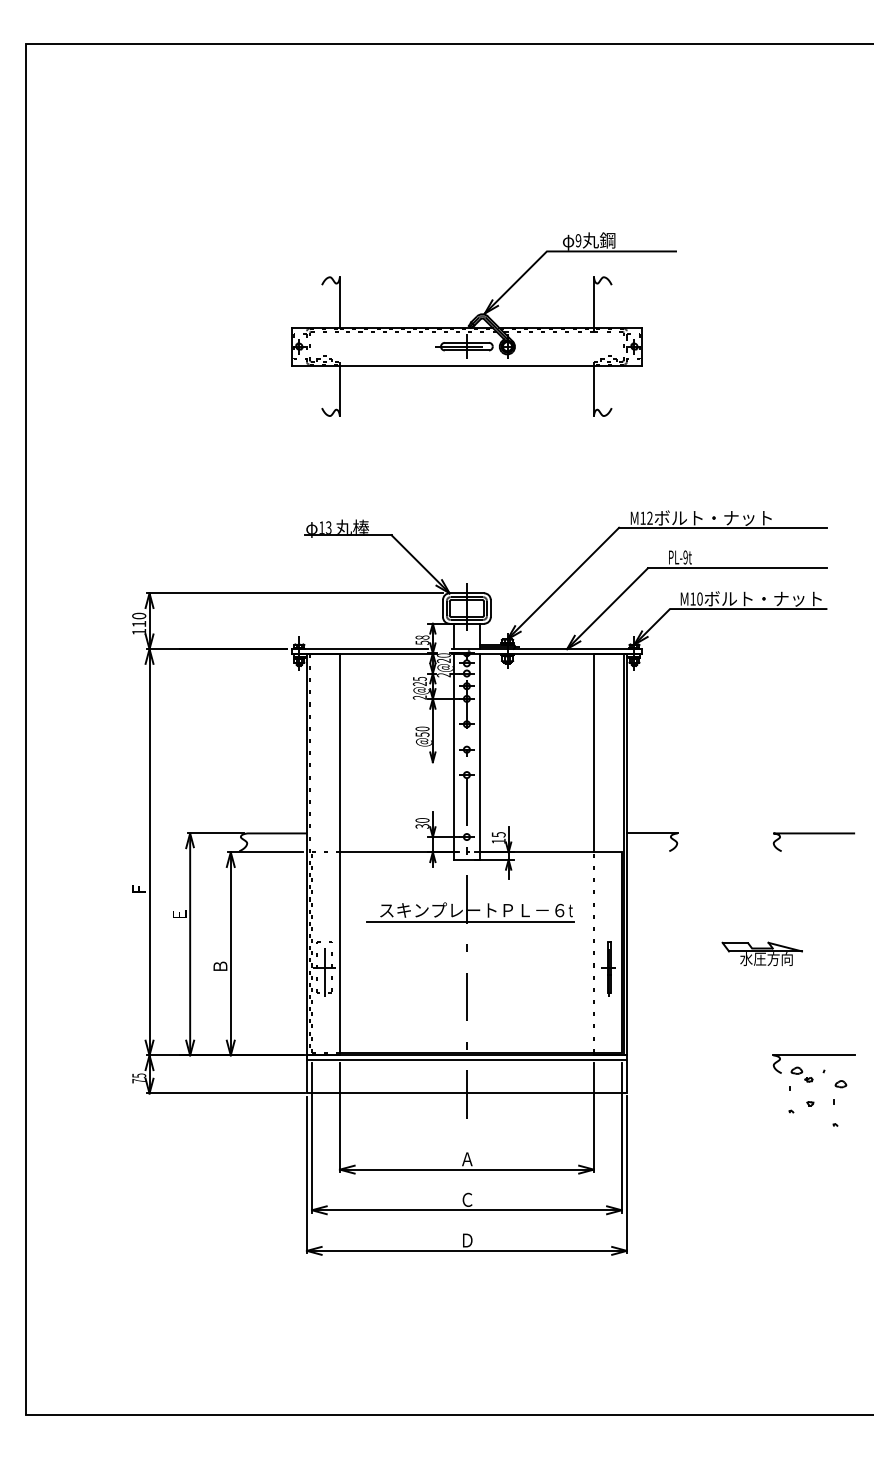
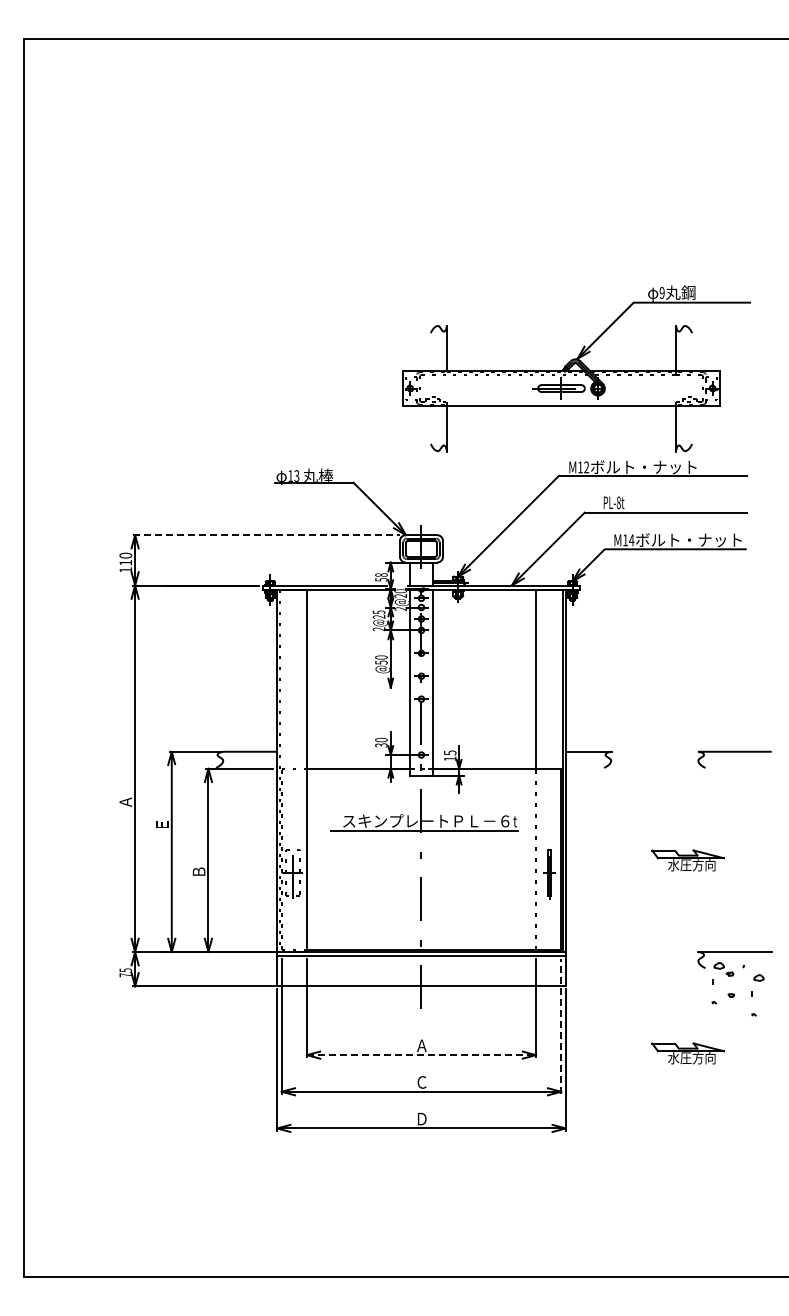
part: (483, 324) -> (576, 368), moved
text: (685, 557) -> (618, 502), PL-9t -> PL-8t
line: (295, 593) -> (266, 535), solid -> dashed
text: (699, 599) -> (631, 540), M10 -> M14
text: (138, 888) -> (125, 801), Ｆ -> Ａ
line: (622, 1137) -> (561, 1026), solid -> dashed
part: (761, 1167) -> (687, 1053), added
line: (466, 1170) -> (421, 1055), solid -> dashed

